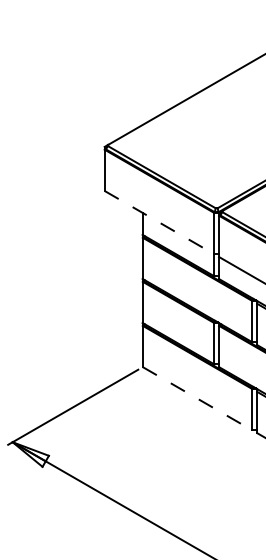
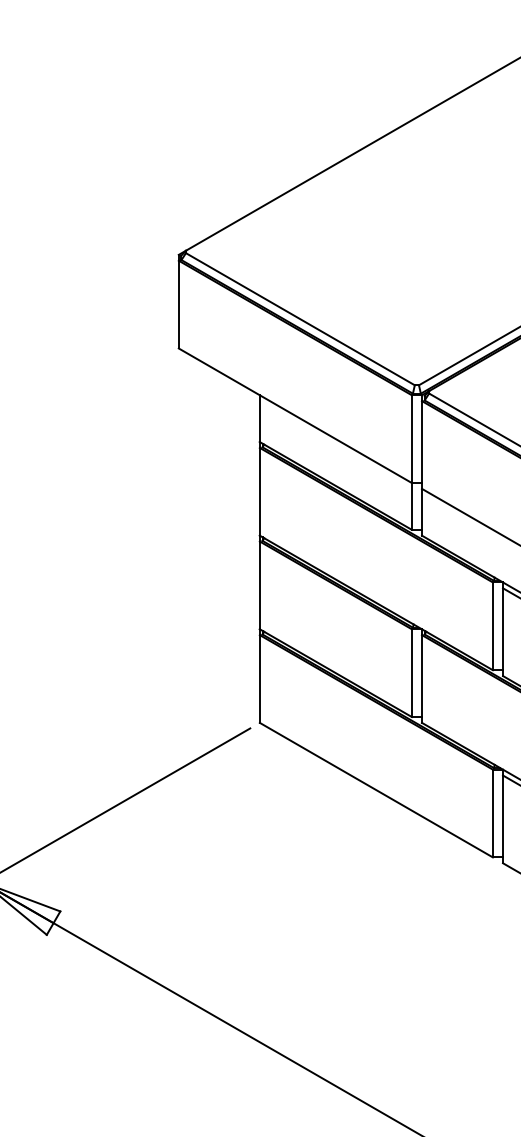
line: (159, 222) -> (295, 415), dashed -> solid
line: (198, 399) -> (378, 791), dashed -> solid

